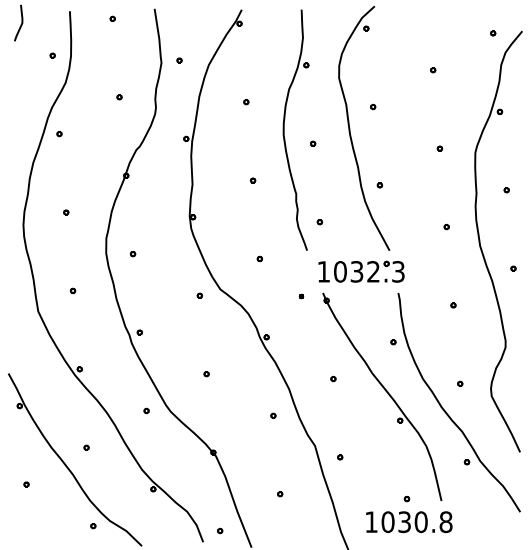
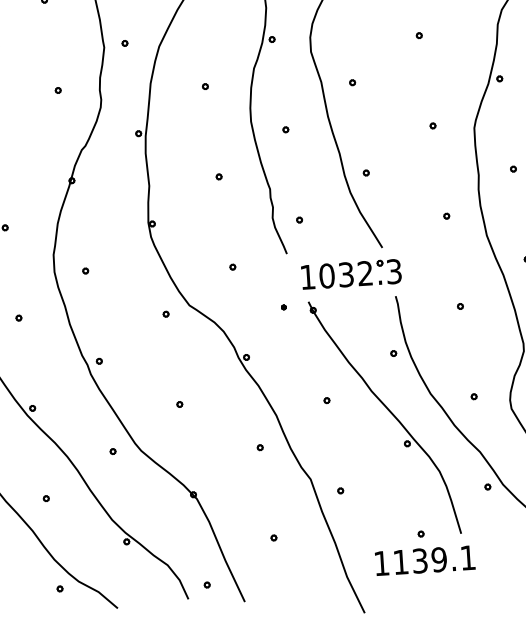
text: (416, 522) -> (433, 560), 1030.8 -> 1139.1

